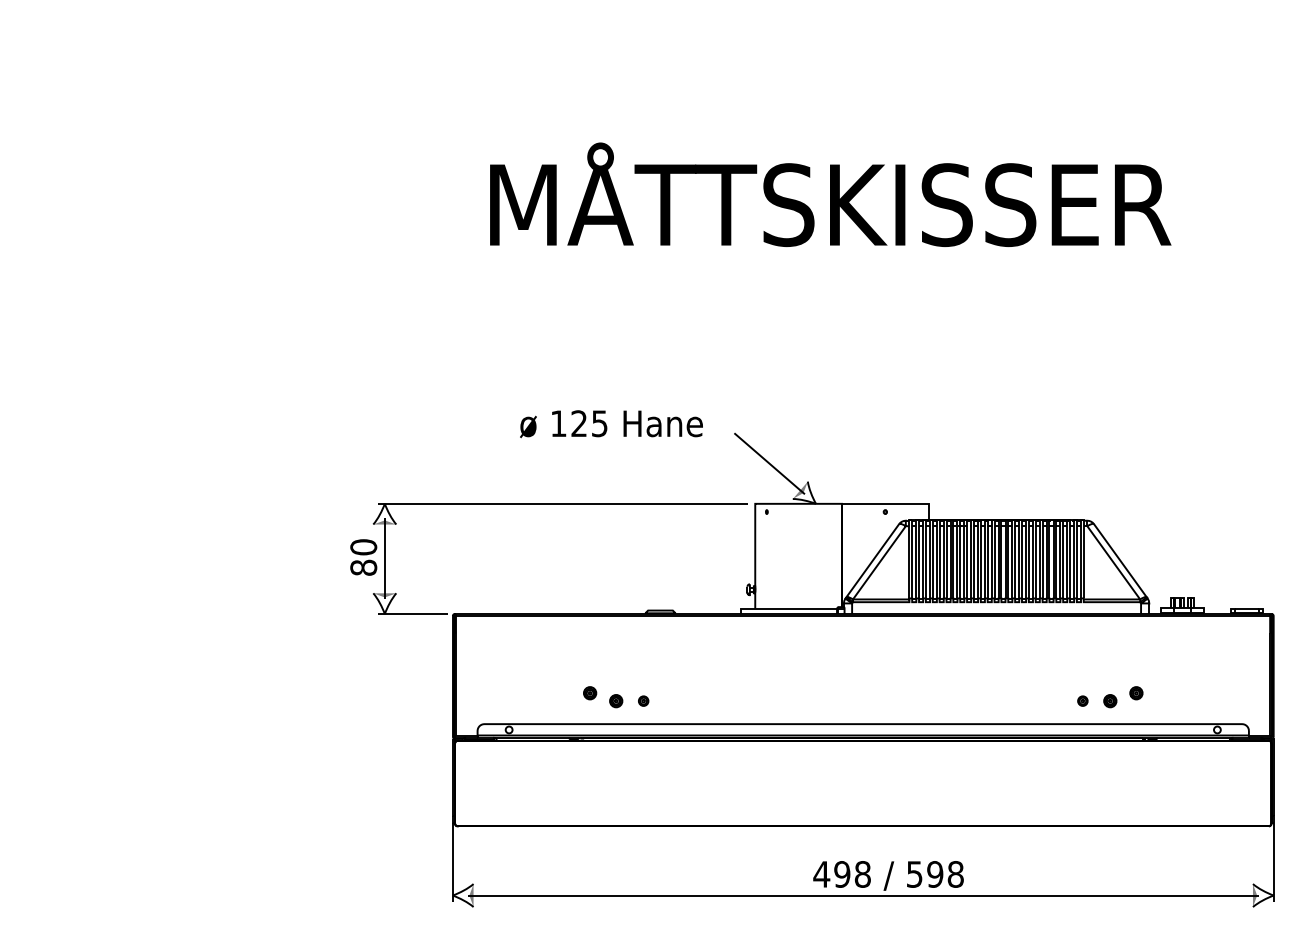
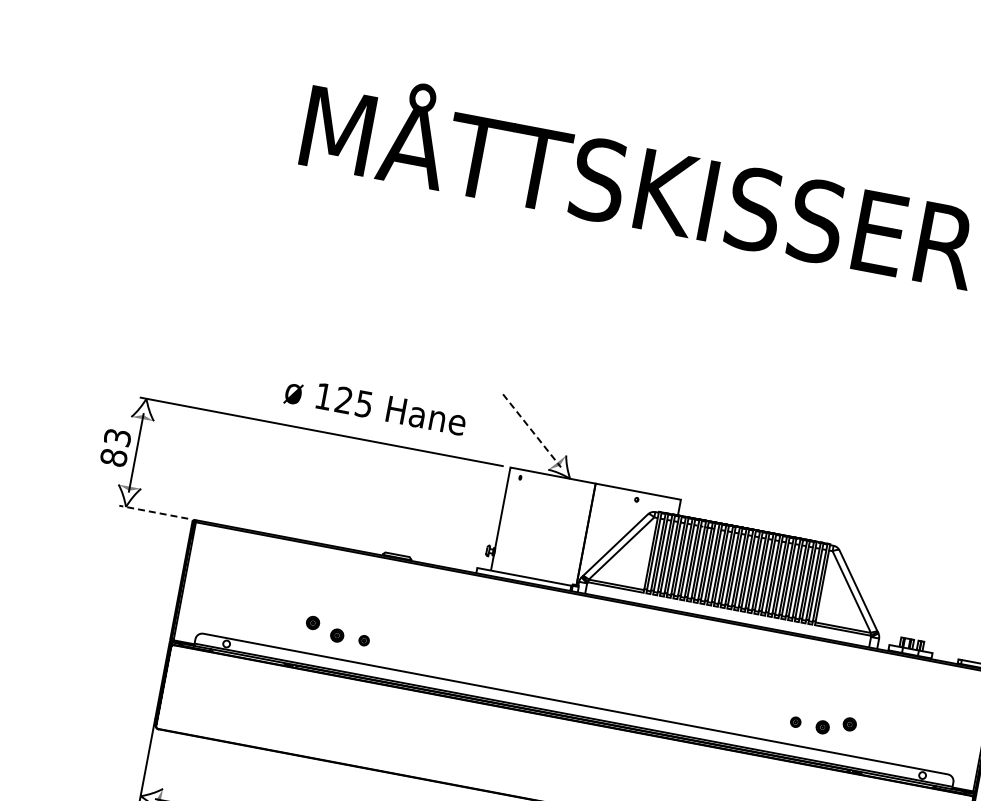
text: (611, 424) -> (375, 407), moved
line: (769, 463) -> (531, 430), solid -> dashed
text: (363, 547) -> (117, 437), 80 -> 83
line: (412, 614) -> (153, 512), solid -> dashed

